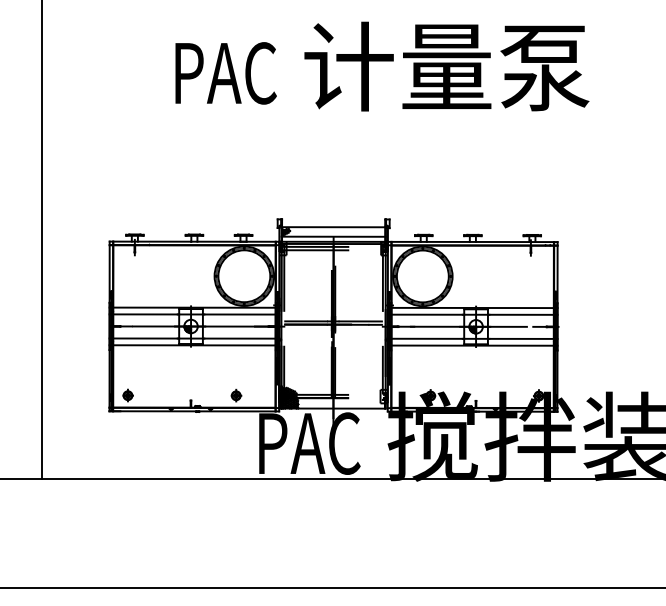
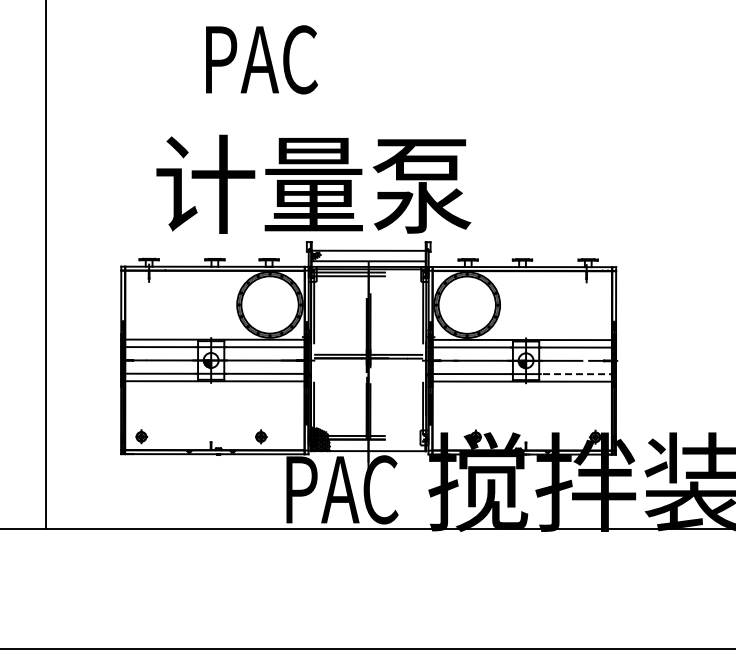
text: (446, 65) -> (313, 183), moved
text: (225, 73) -> (261, 59), moved
line: (522, 339) -> (577, 374), solid -> dashed

